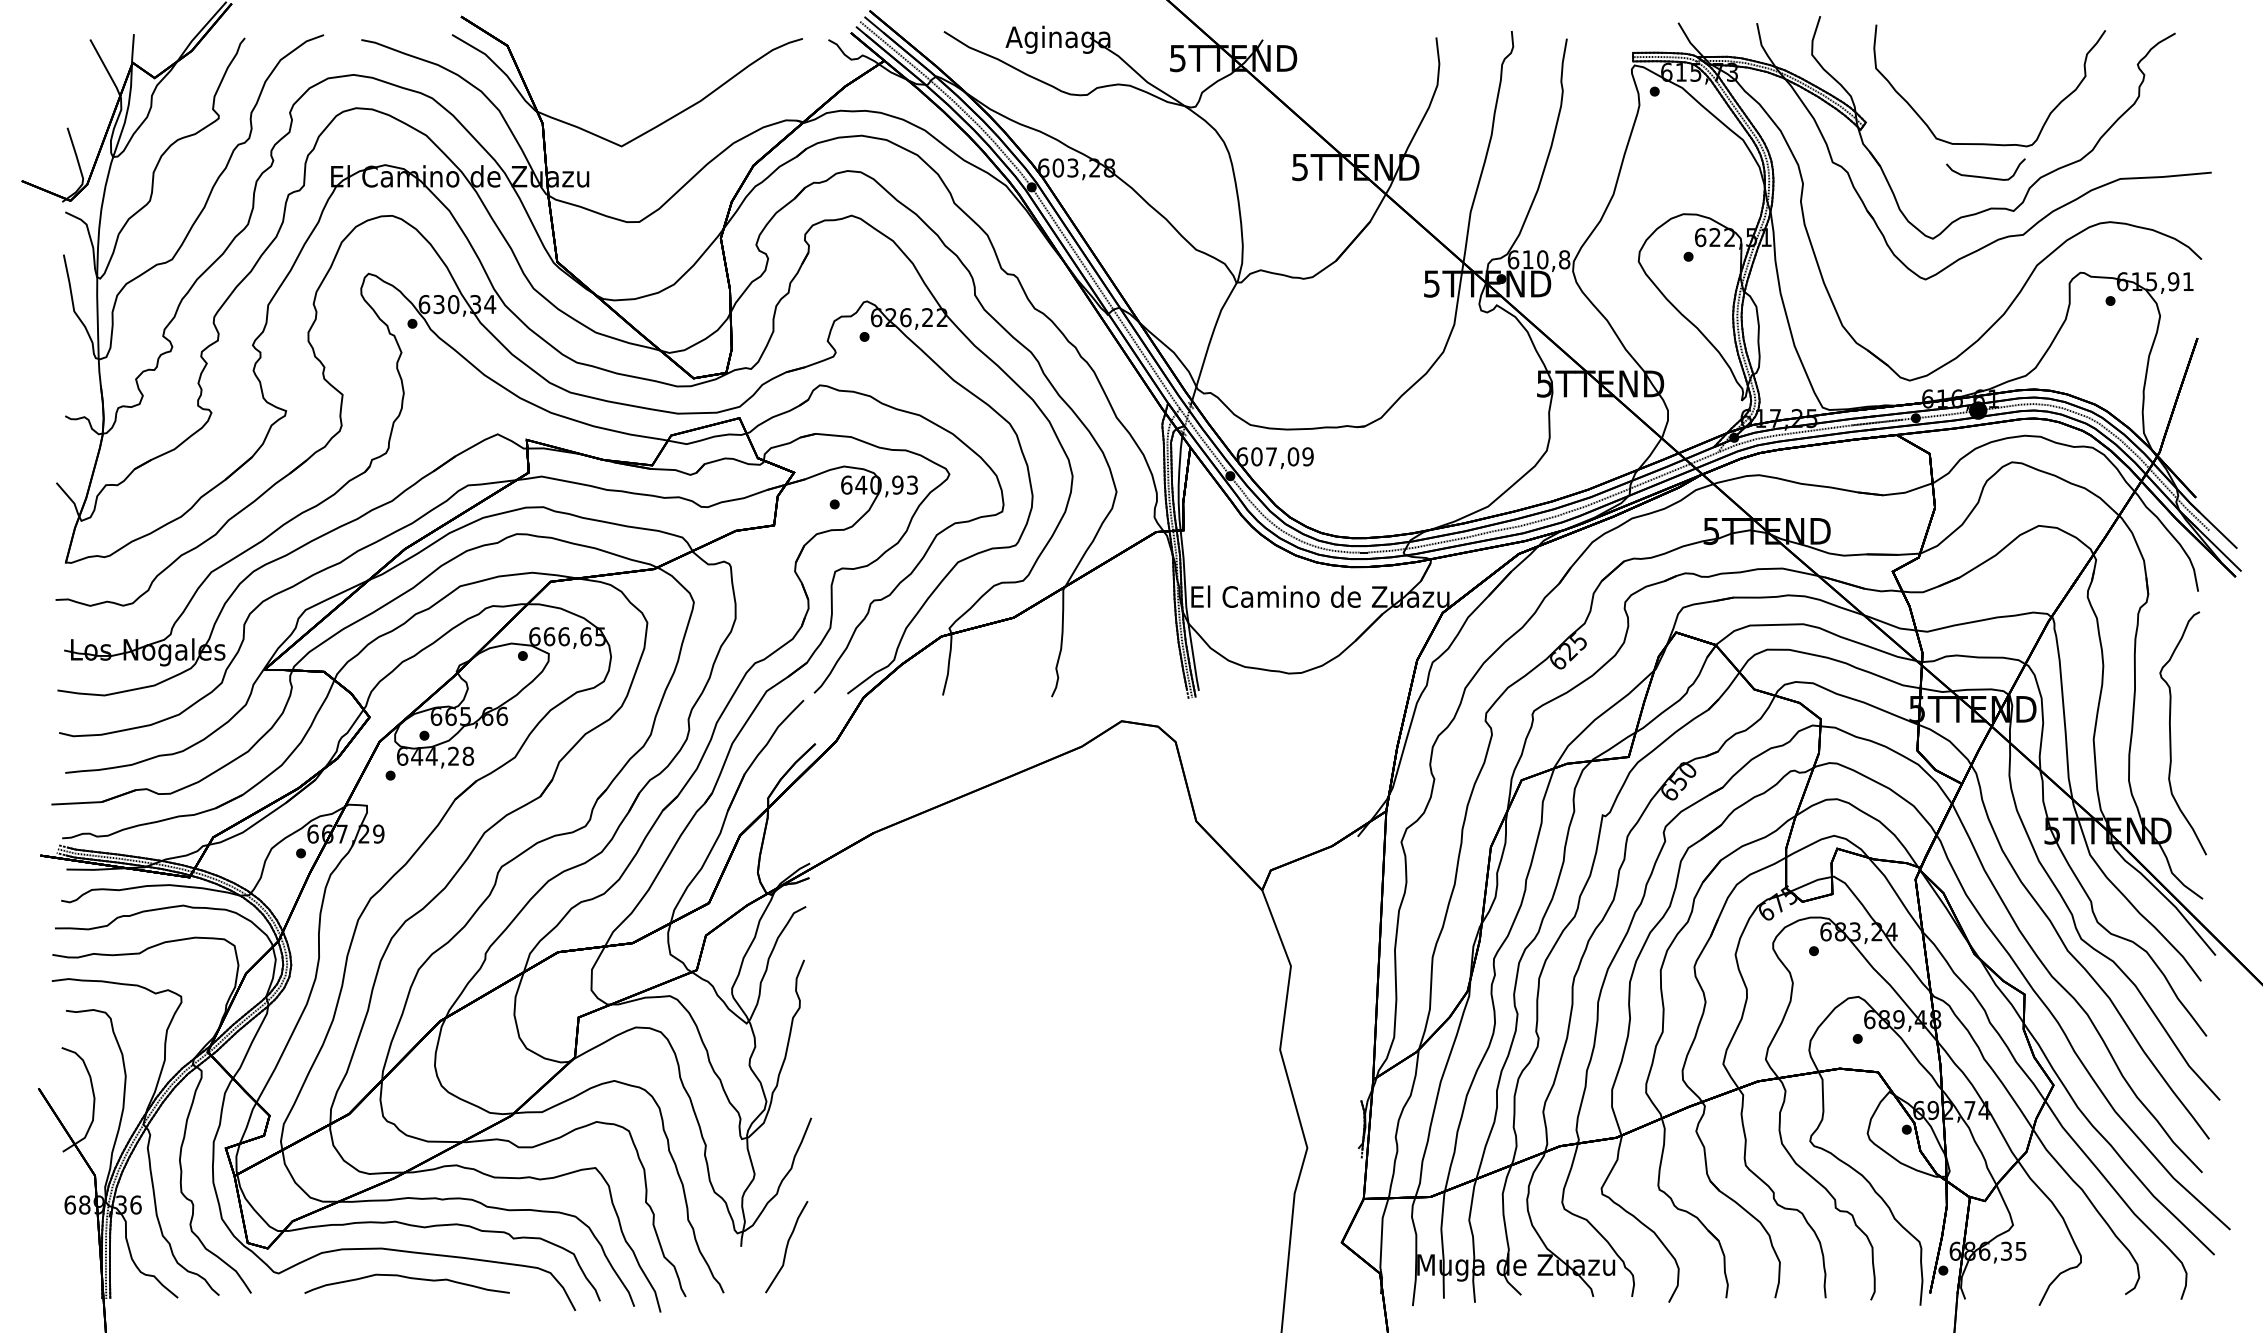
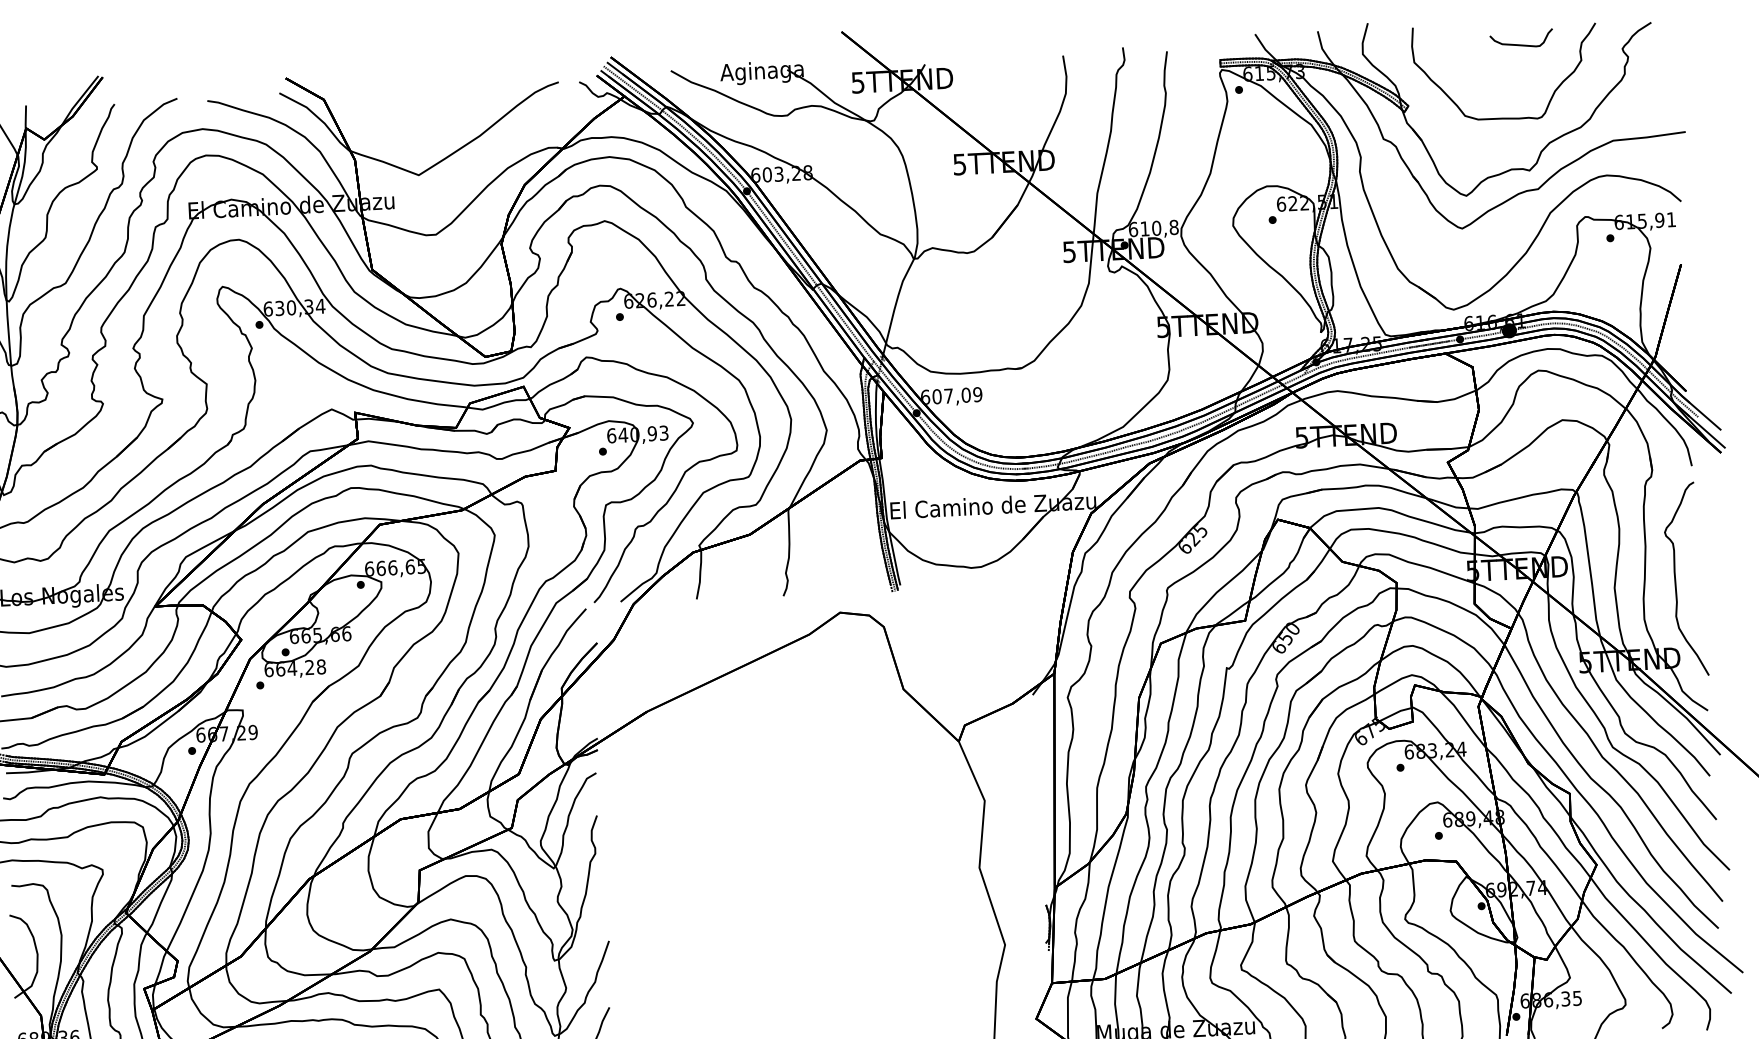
curve: (1985, 176) -> (1521, 44), moved
text: (417, 755) -> (280, 668), 644,28 -> 664,28

